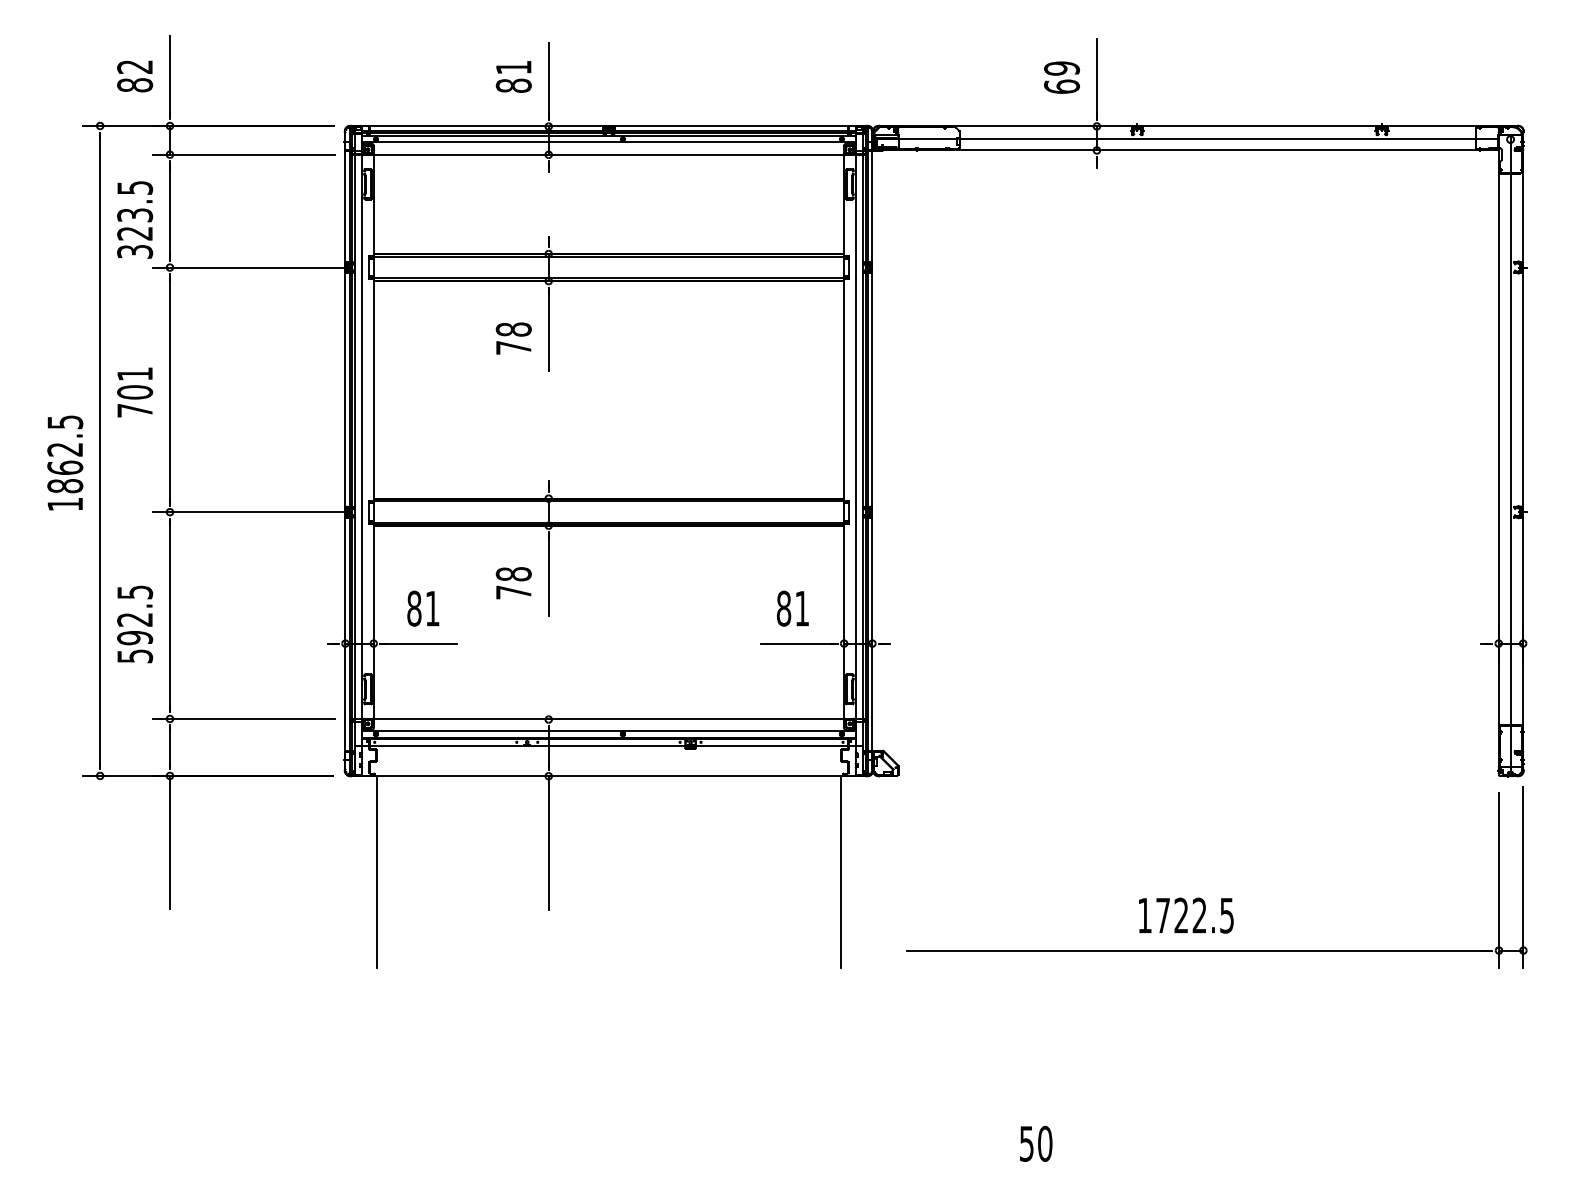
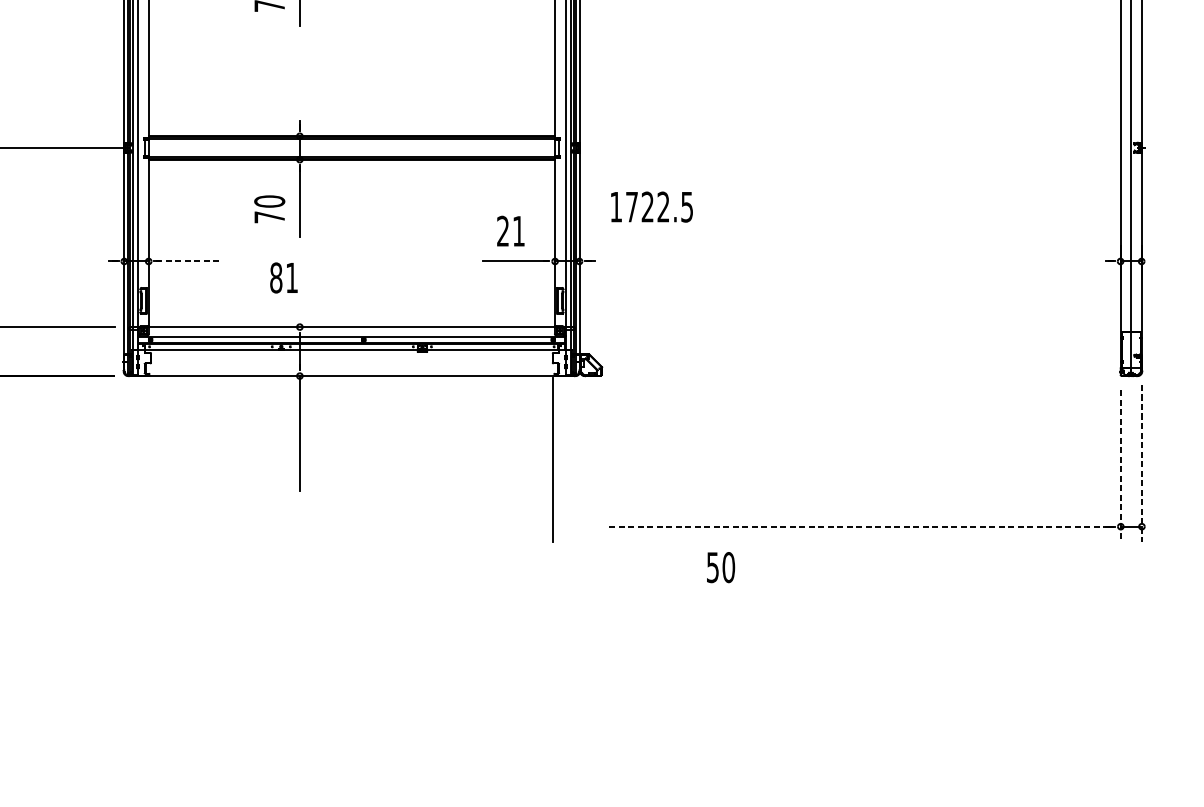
text: (513, 574) -> (269, 201), 78 -> 70
text: (423, 608) -> (284, 277), moved
text: (783, 608) -> (502, 231), 81 -> 21
line: (420, 643) -> (189, 261), solid -> dashed
line: (376, 873) -> (151, 460), removed
line: (1523, 877) -> (1141, 463), solid -> dashed
line: (1498, 880) -> (1120, 466), solid -> dashed
text: (1186, 915) -> (652, 206), moved
line: (1198, 950) -> (861, 526), solid -> dashed
text: (1036, 1143) -> (721, 567), moved

